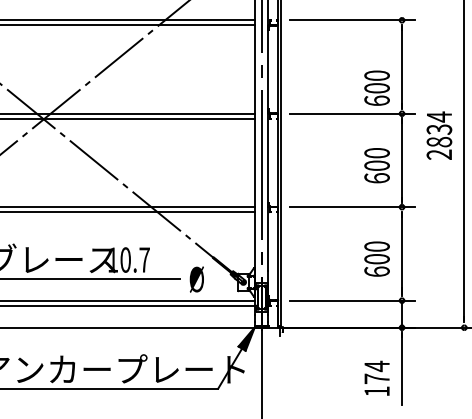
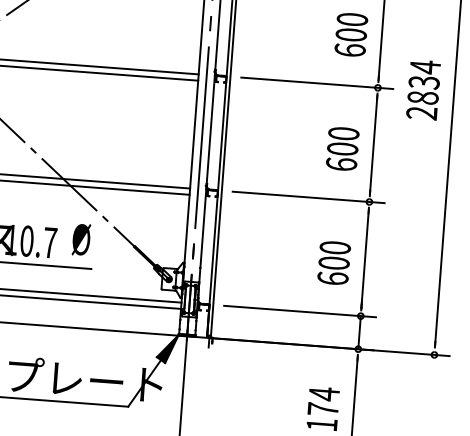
text: (376, 87) -> (350, 33), moved
text: (439, 135) -> (423, 89), moved
text: (196, 279) -> (80, 239), moved

